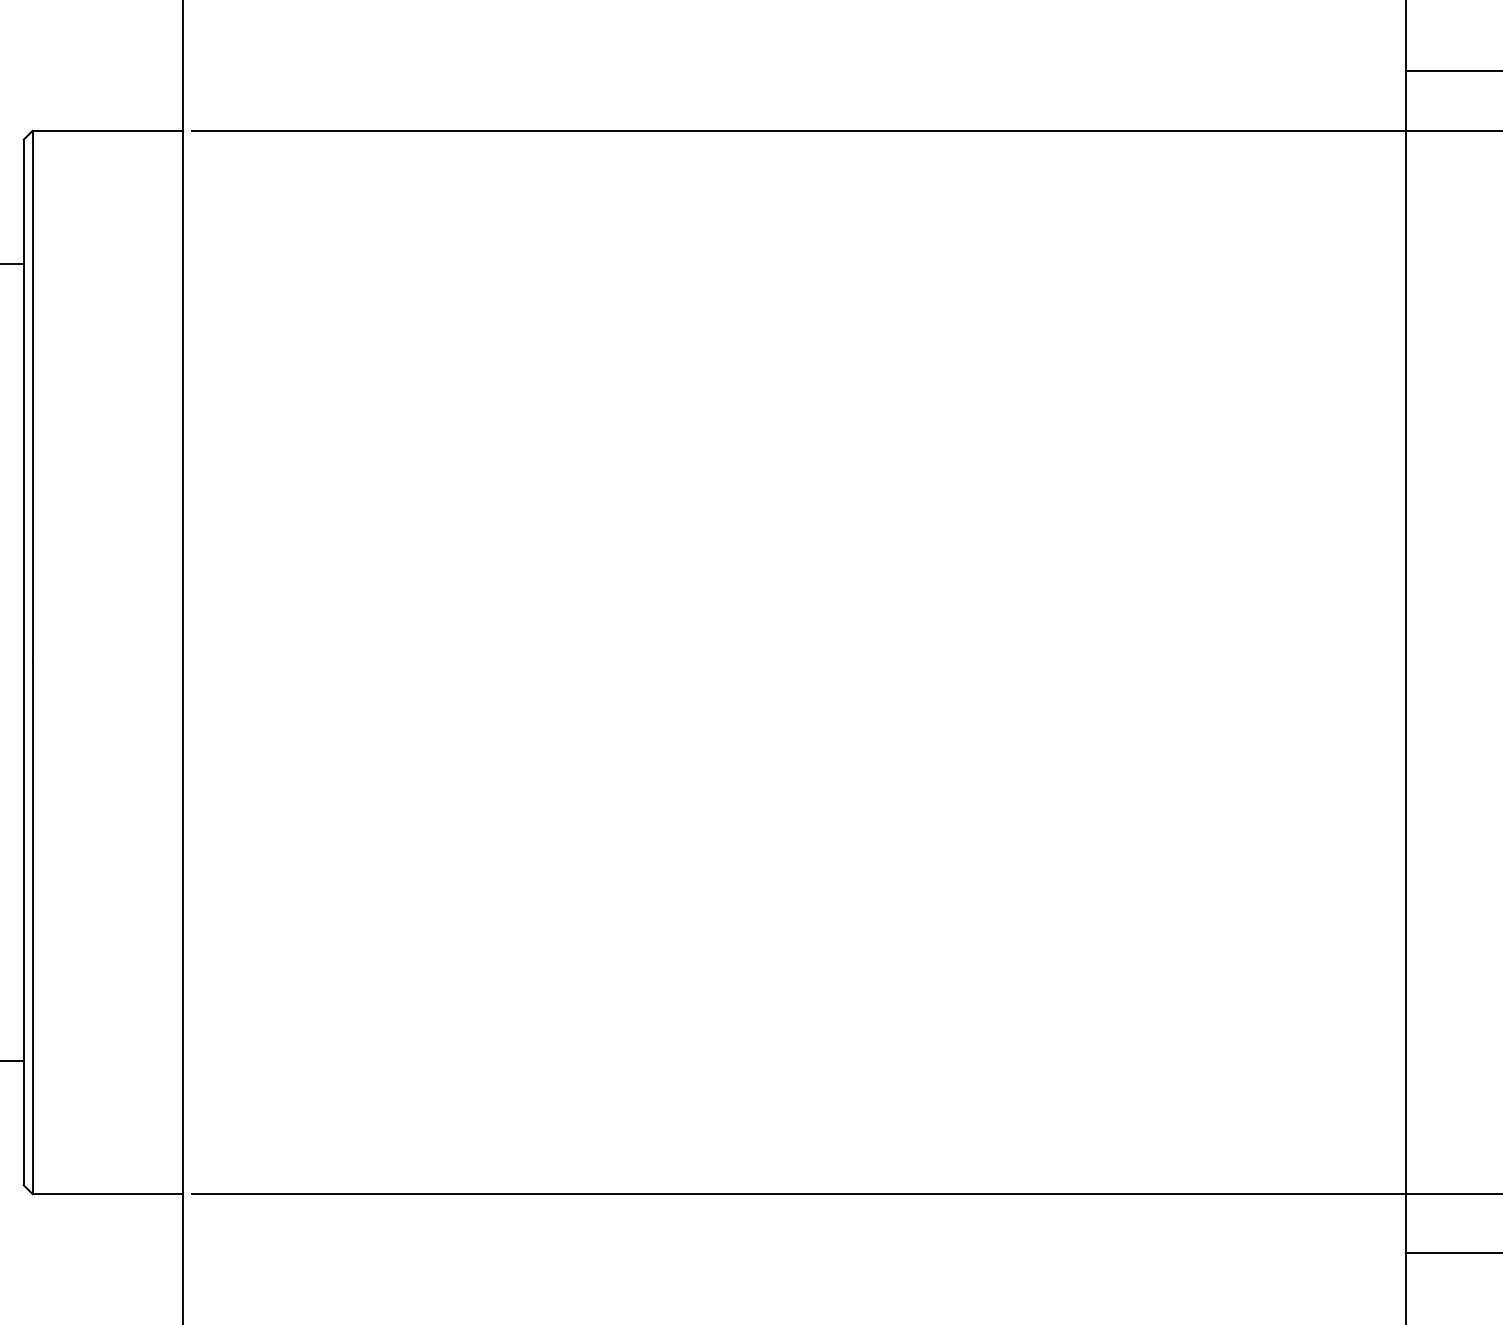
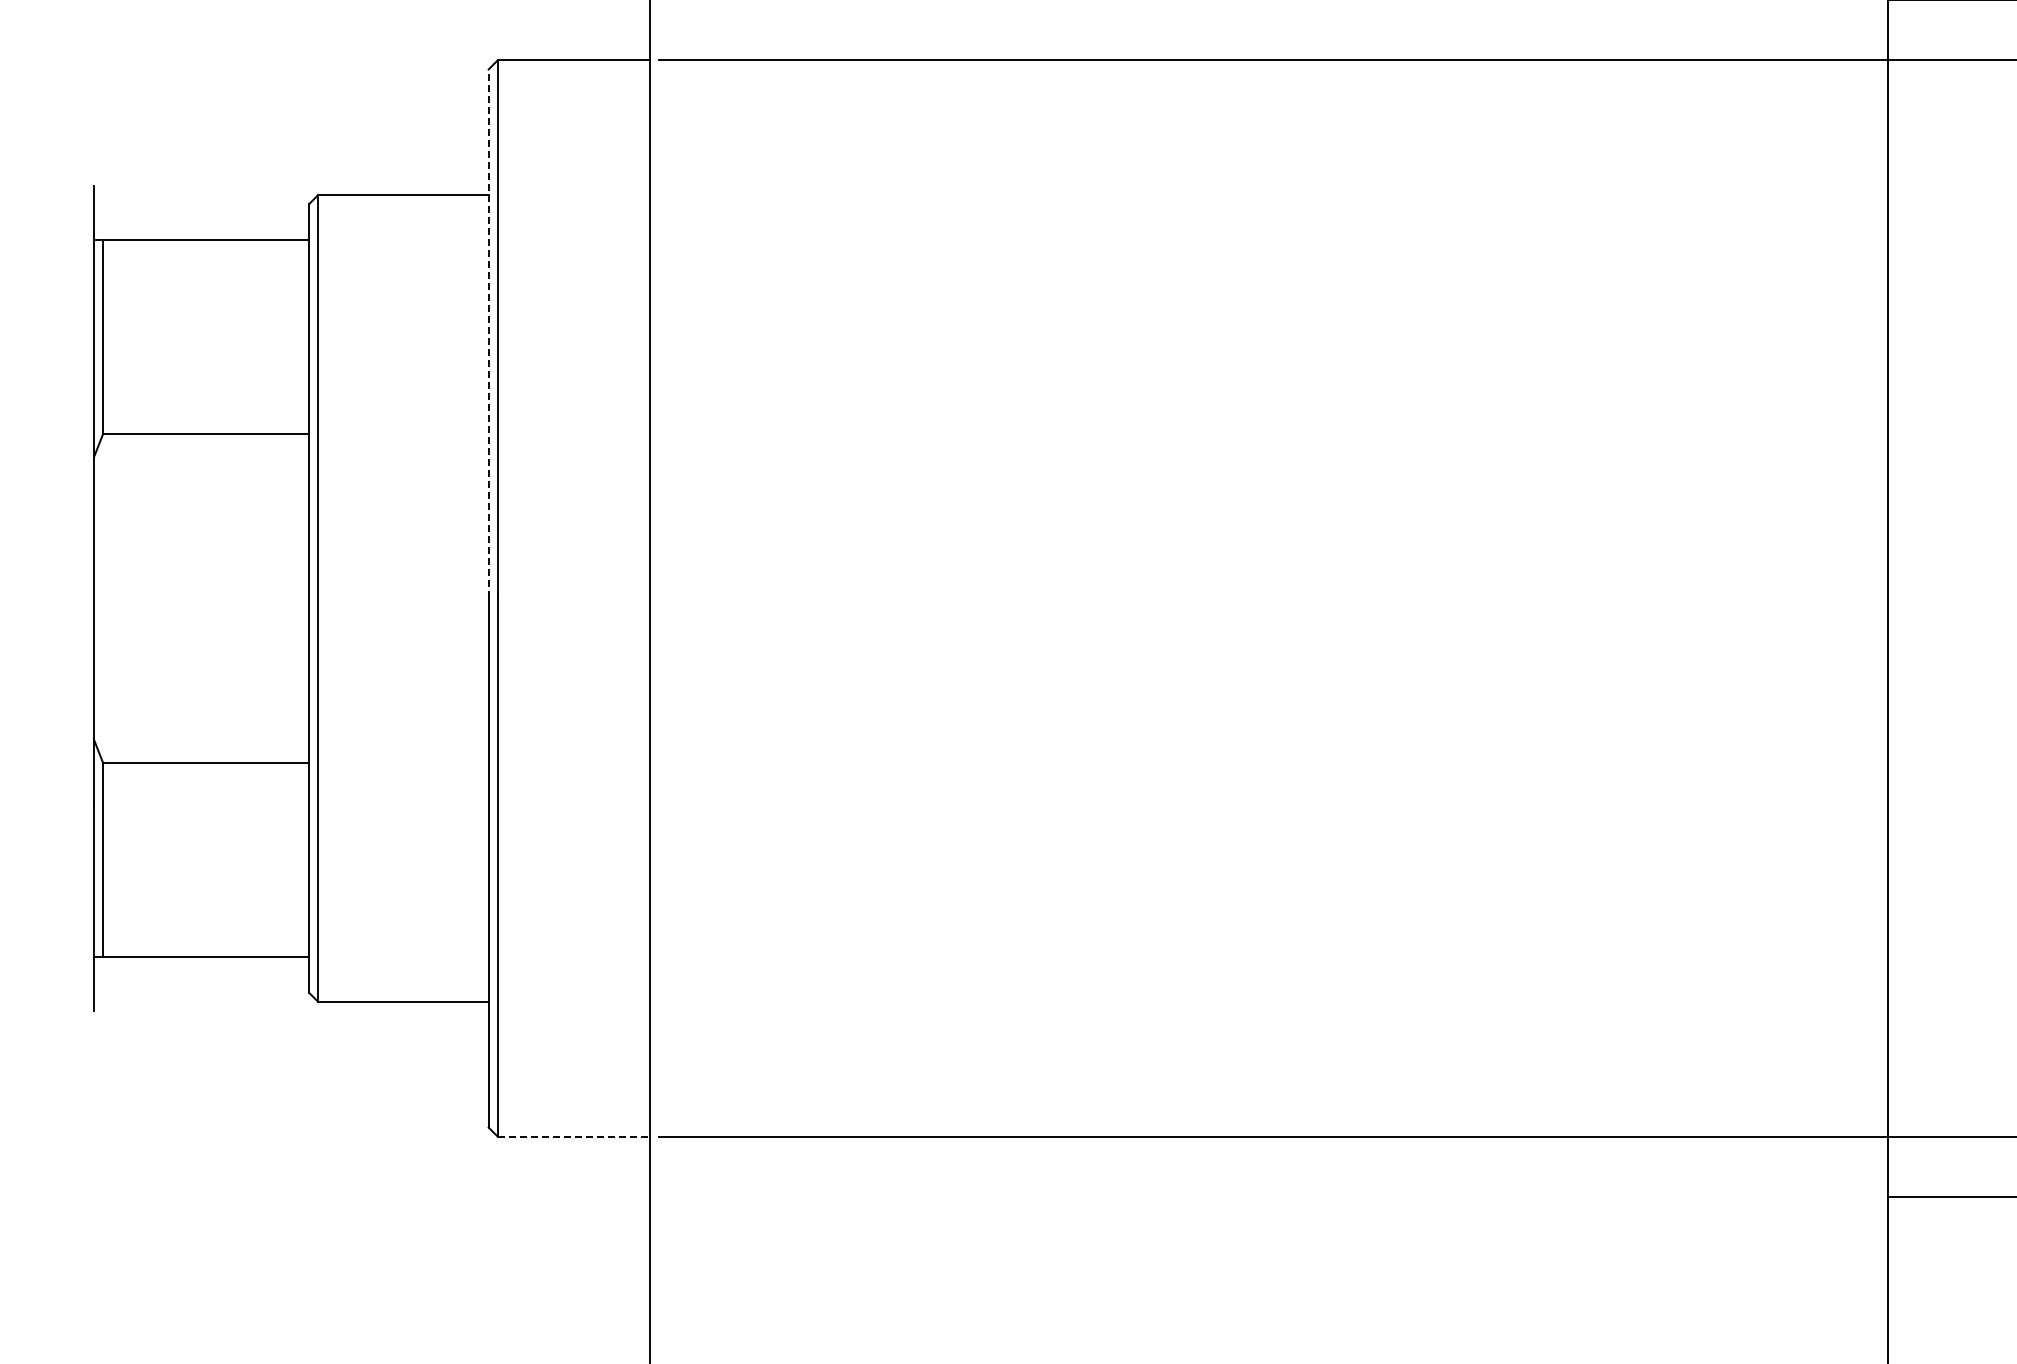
line: (23, 400) -> (488, 333), solid -> dashed
line: (108, 1194) -> (574, 1136), solid -> dashed

